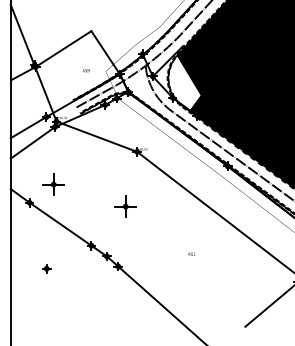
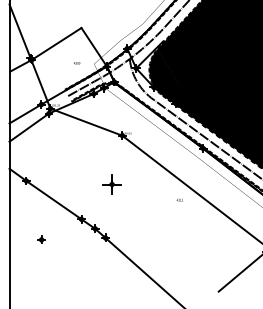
fill: (184, 83) -> (164, 74), added
part: (53, 184) -> (47, 164), removed
text: (191, 253) -> (179, 199), moved

